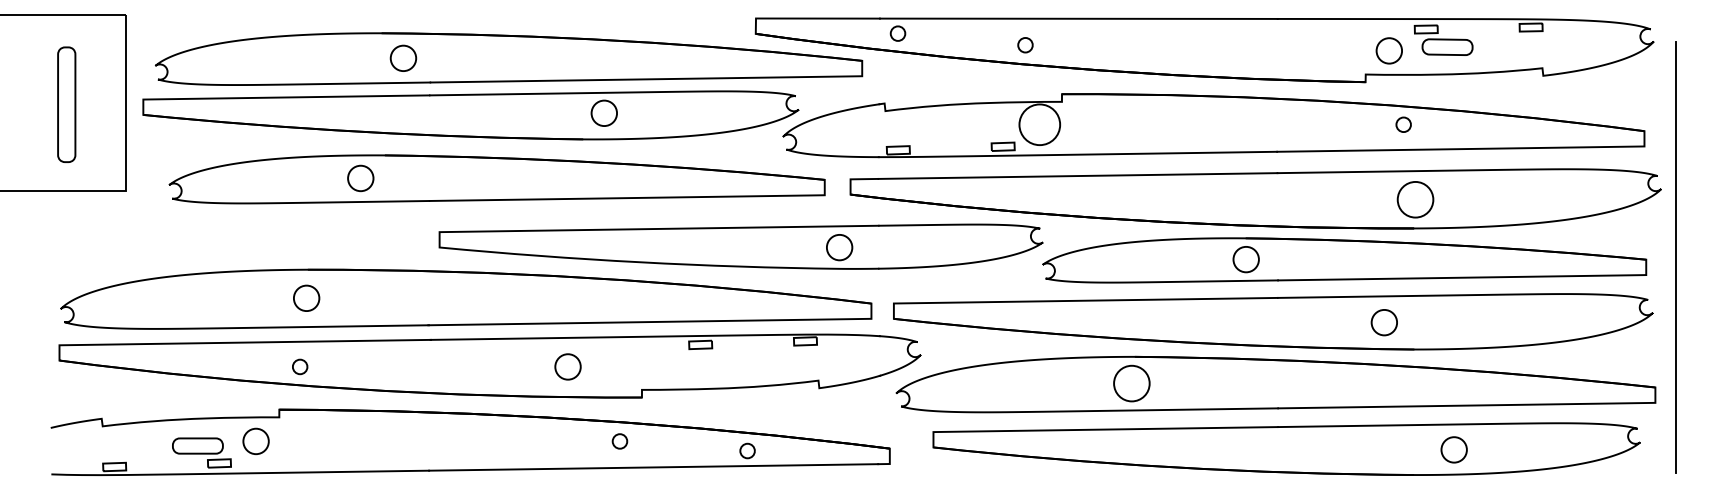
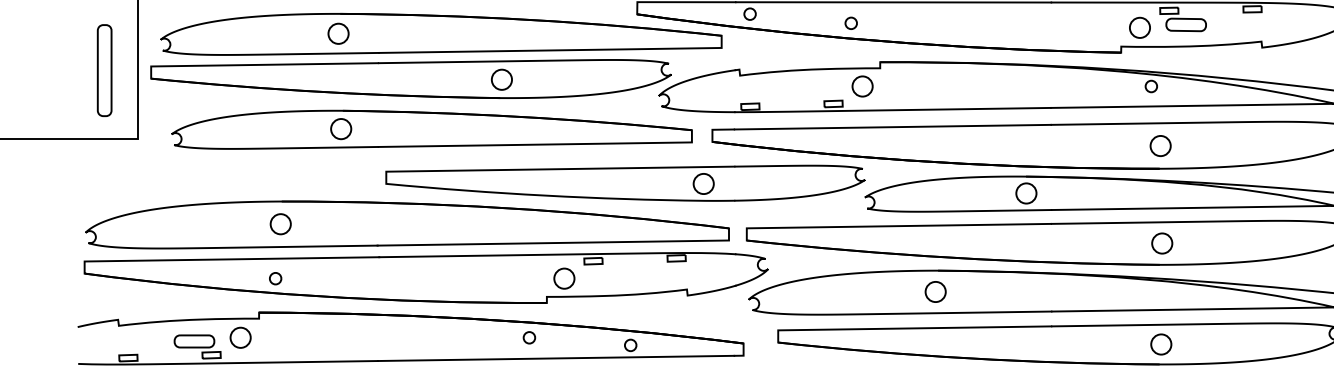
circle: (403, 57) -> (338, 33), moved
part: (66, 104) -> (104, 70), moved
circle: (603, 112) -> (501, 79), moved
circle: (1039, 124) -> (862, 86), size x0.62
circle: (360, 178) -> (340, 129), moved
circle: (1414, 199) -> (1159, 145), size x0.71
circle: (1383, 322) -> (1161, 243), moved
circle: (567, 366) -> (563, 278), moved
circle: (1131, 383) -> (935, 291), size x0.71
circle: (1453, 449) -> (1160, 344), moved

